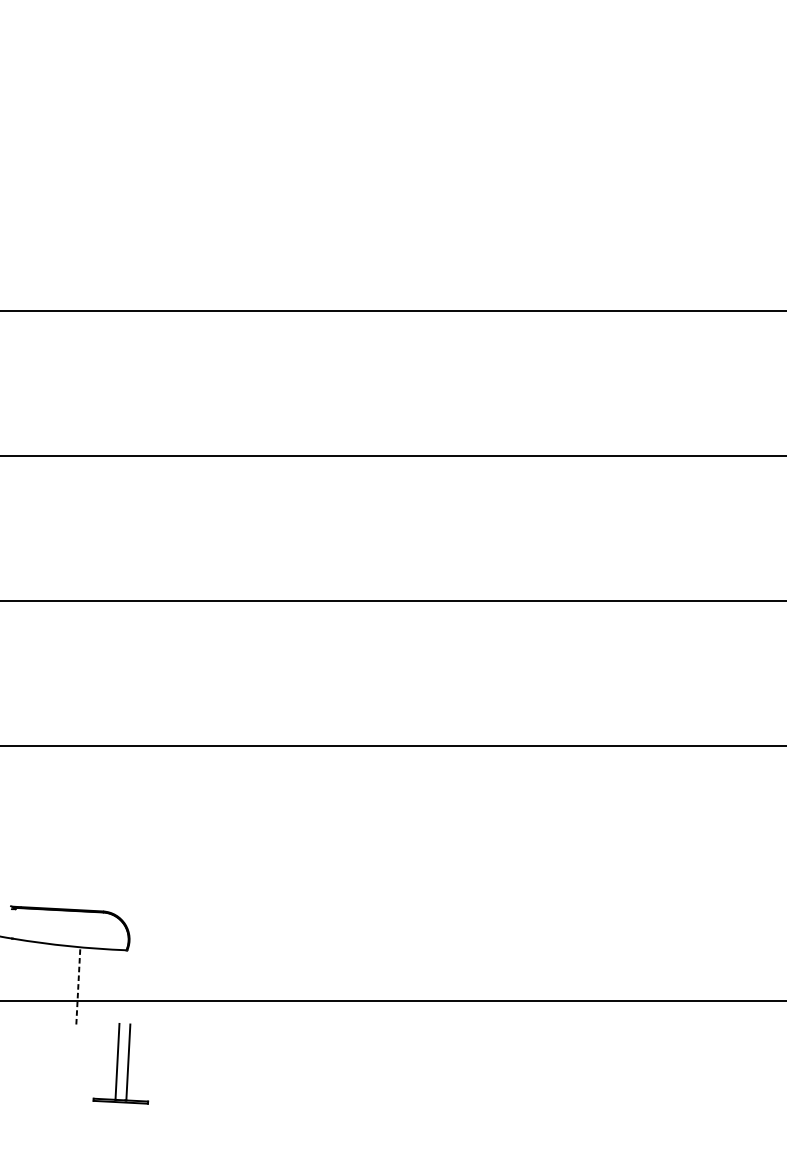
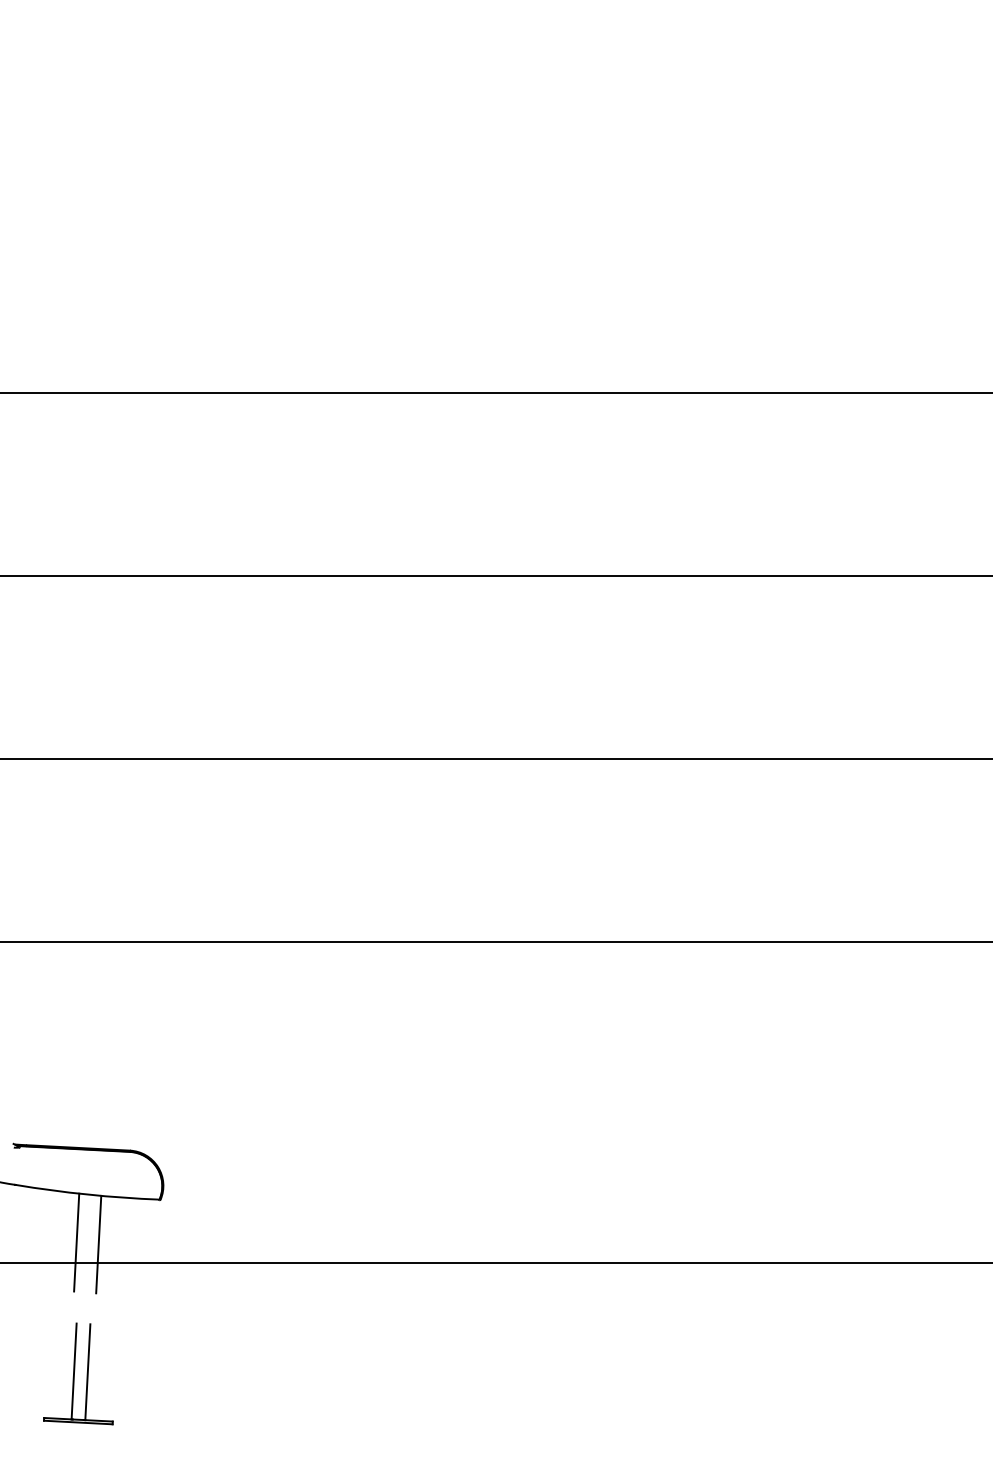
line: (60, 984) -> (76, 1242), added
line: (78, 985) -> (98, 1244), dashed -> solid
part: (120, 1063) -> (78, 1373), moved

